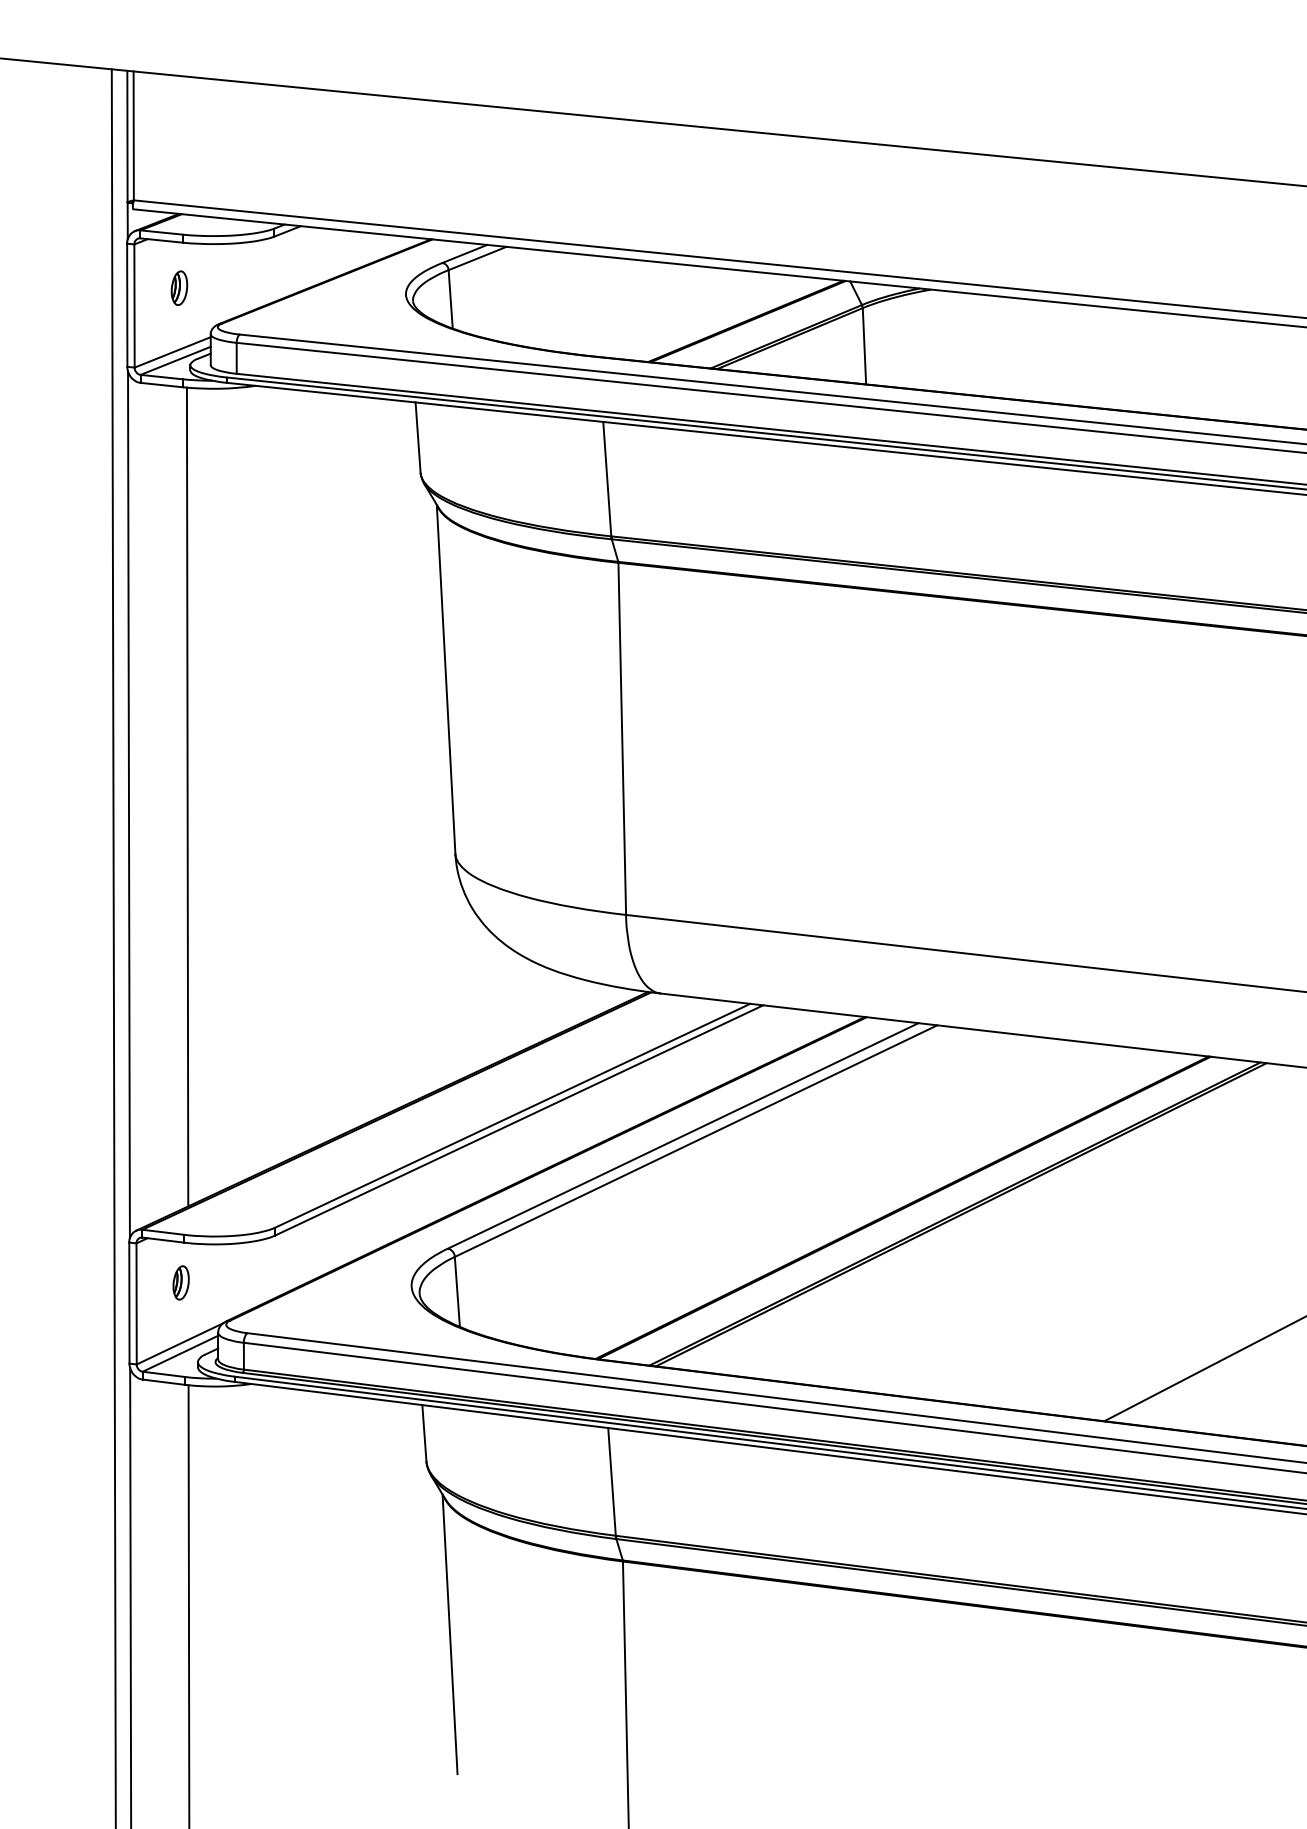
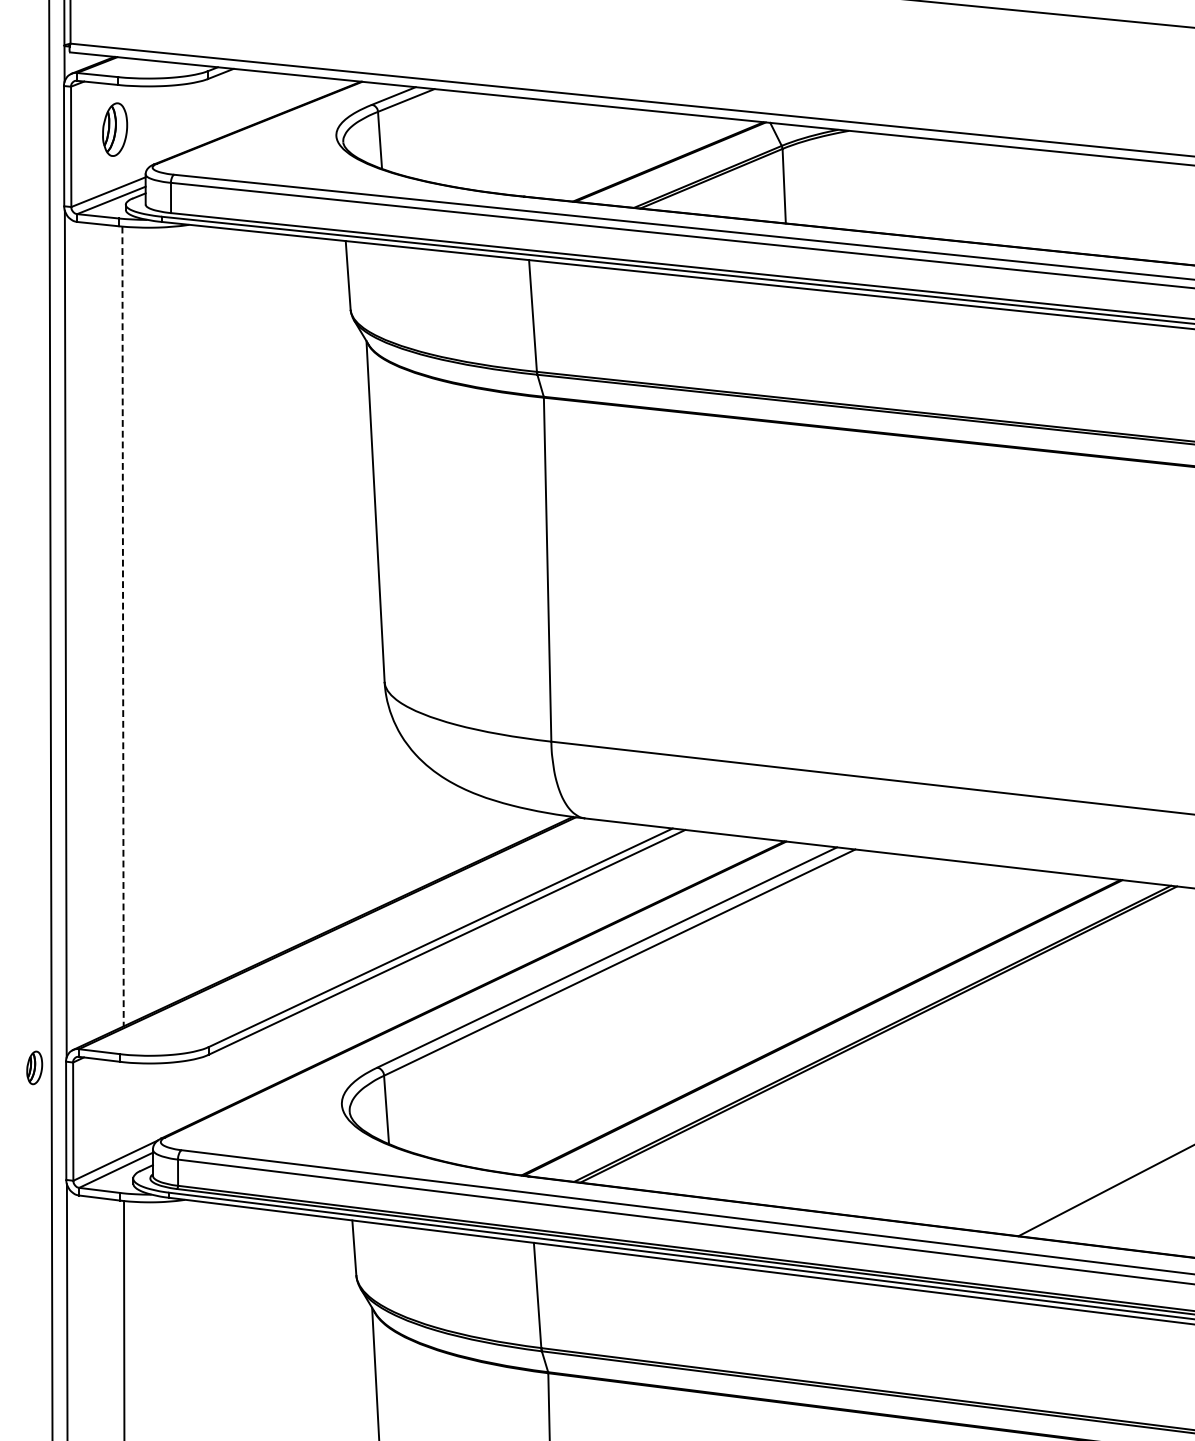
part: (179, 287) -> (115, 128), size x1.6
line: (187, 797) -> (122, 626), solid -> dashed
part: (180, 1282) -> (34, 1067), moved

